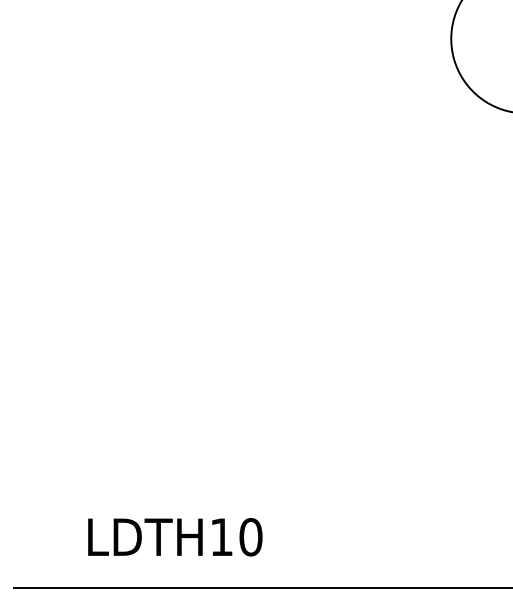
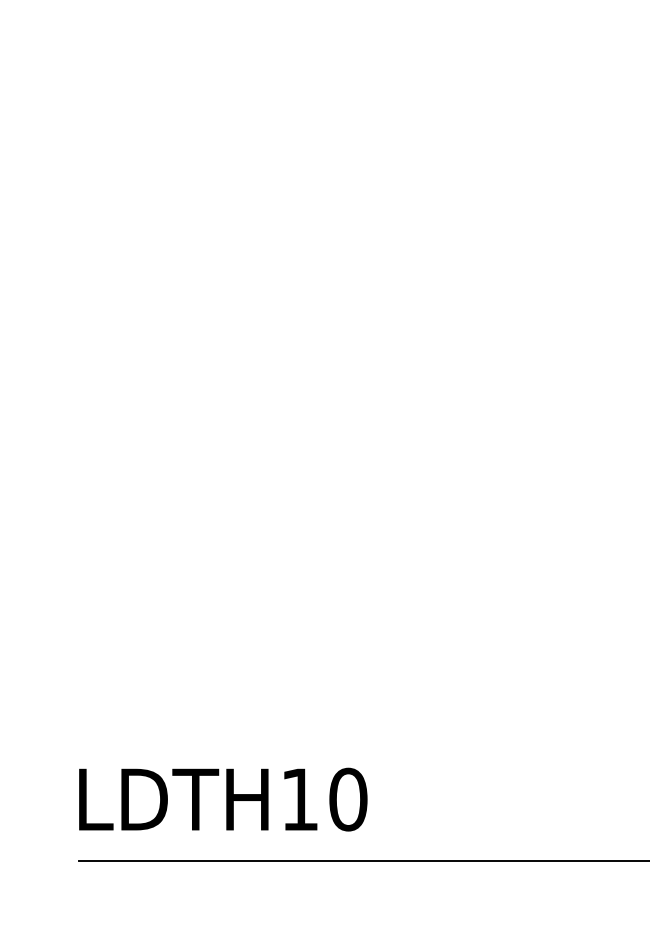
text: (175, 537) -> (223, 800), moved

